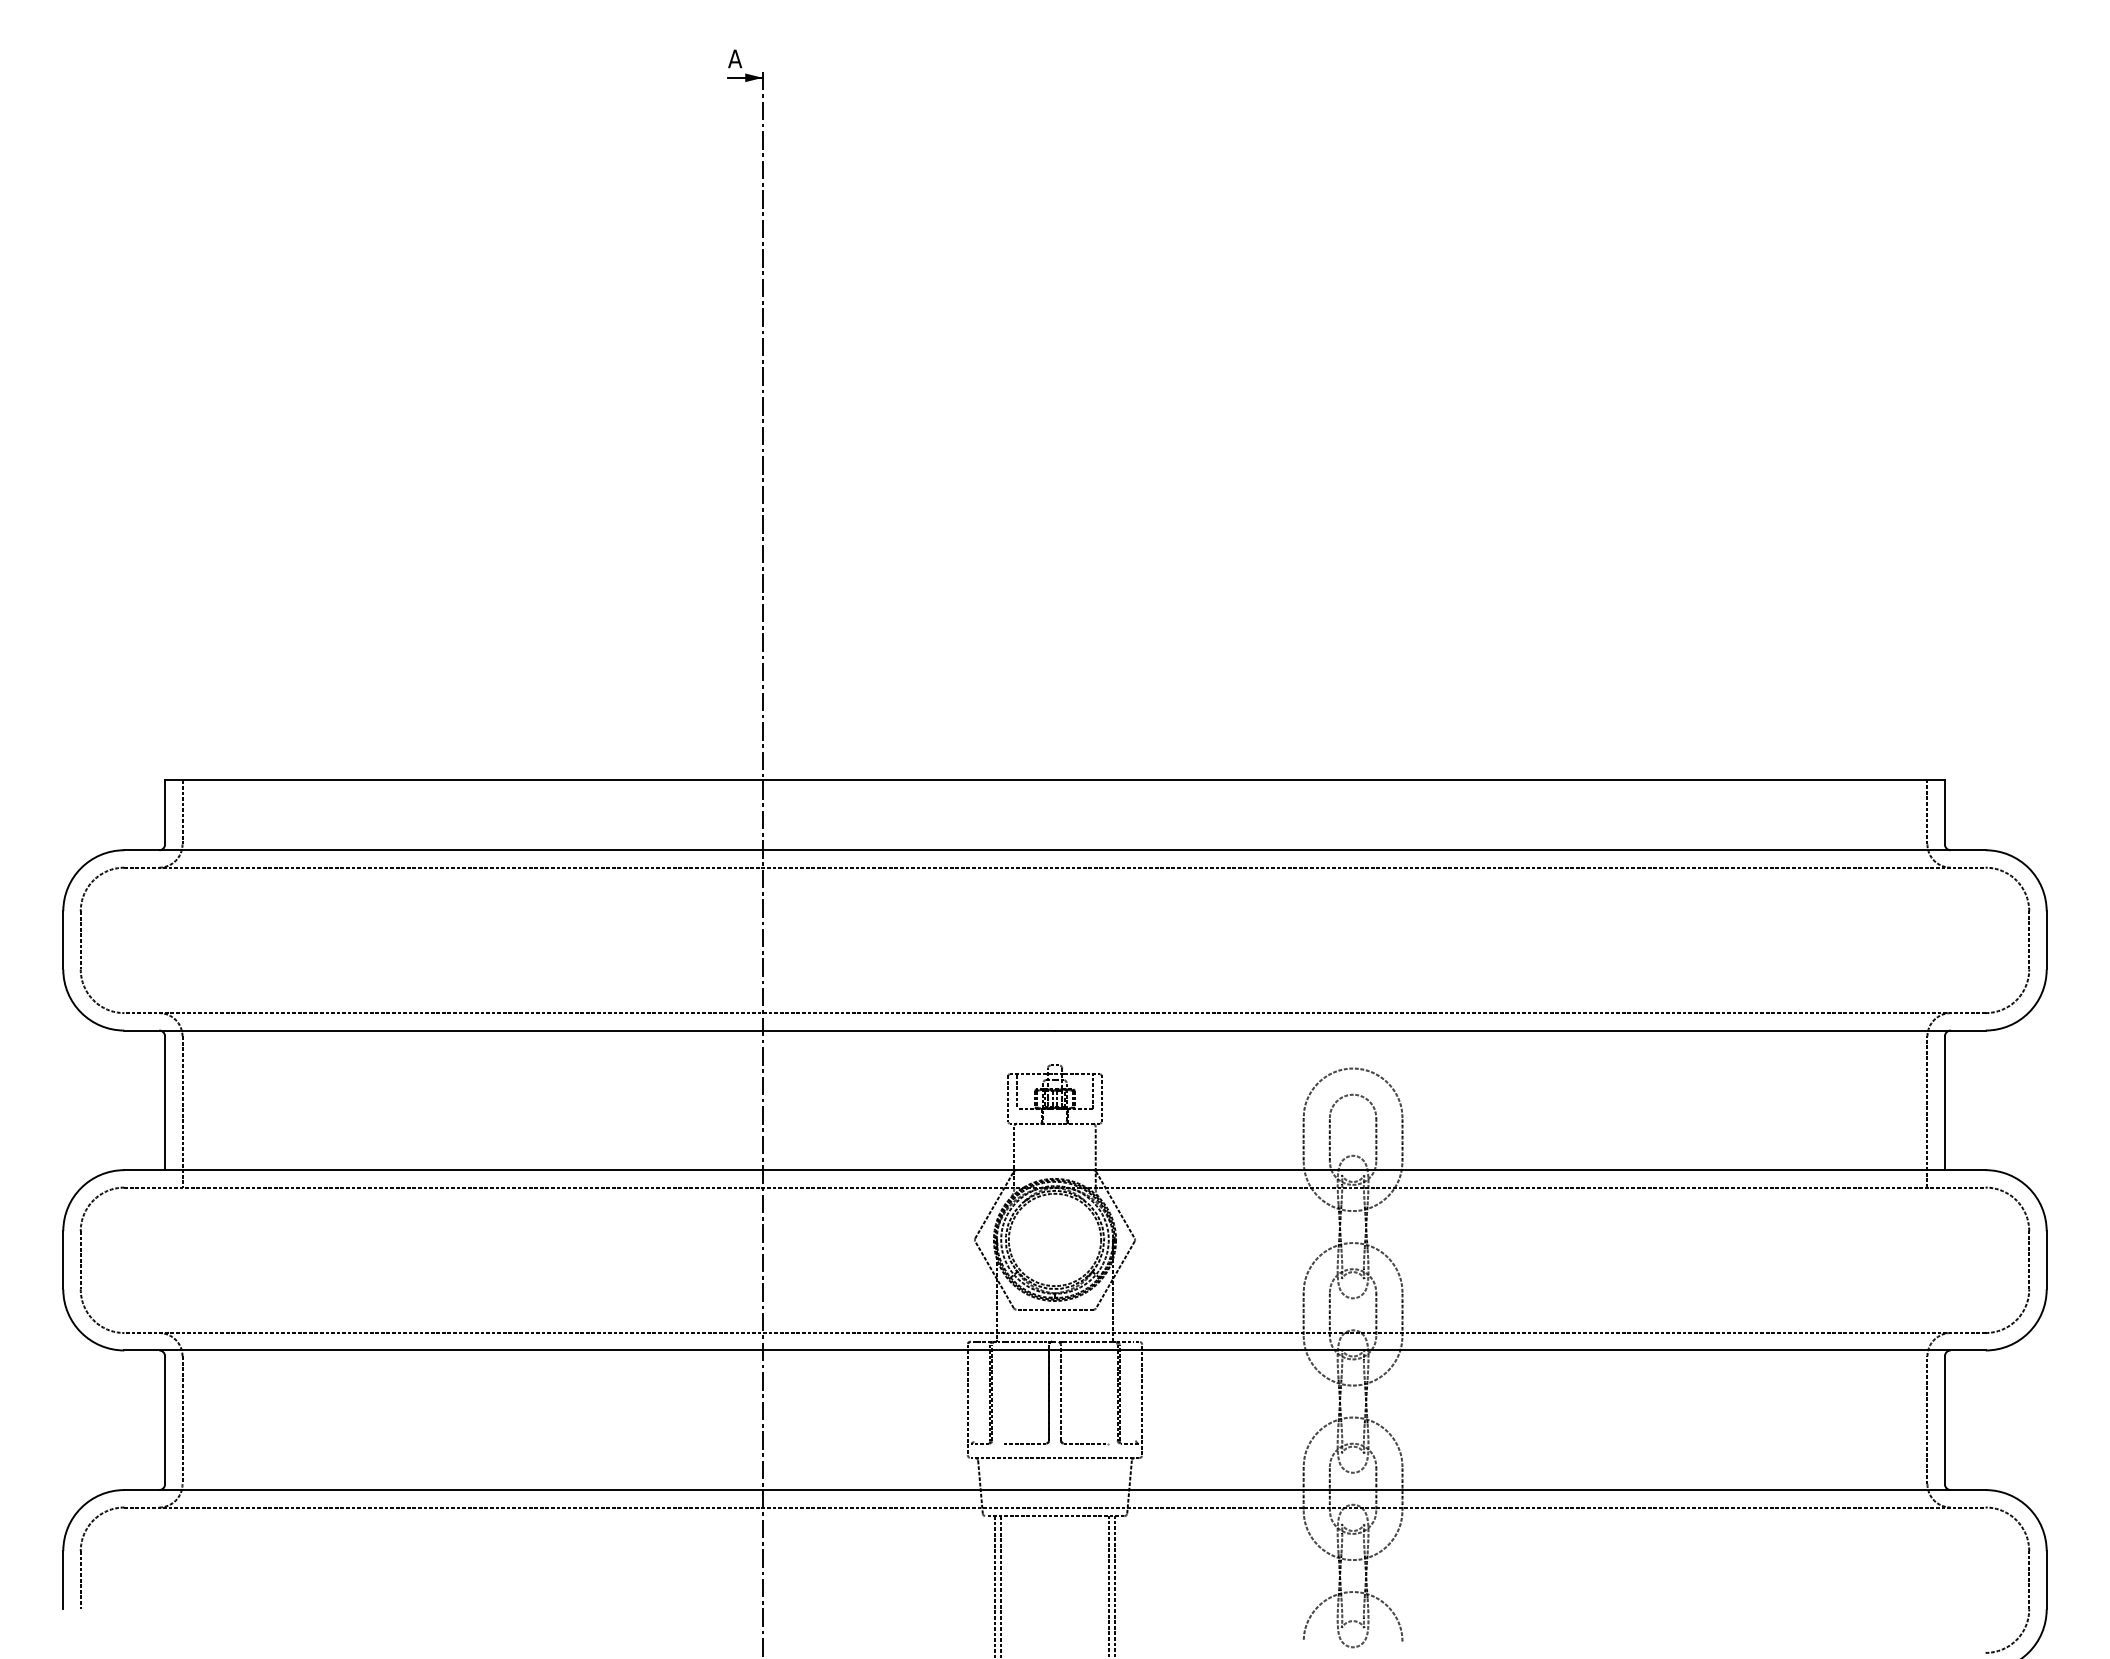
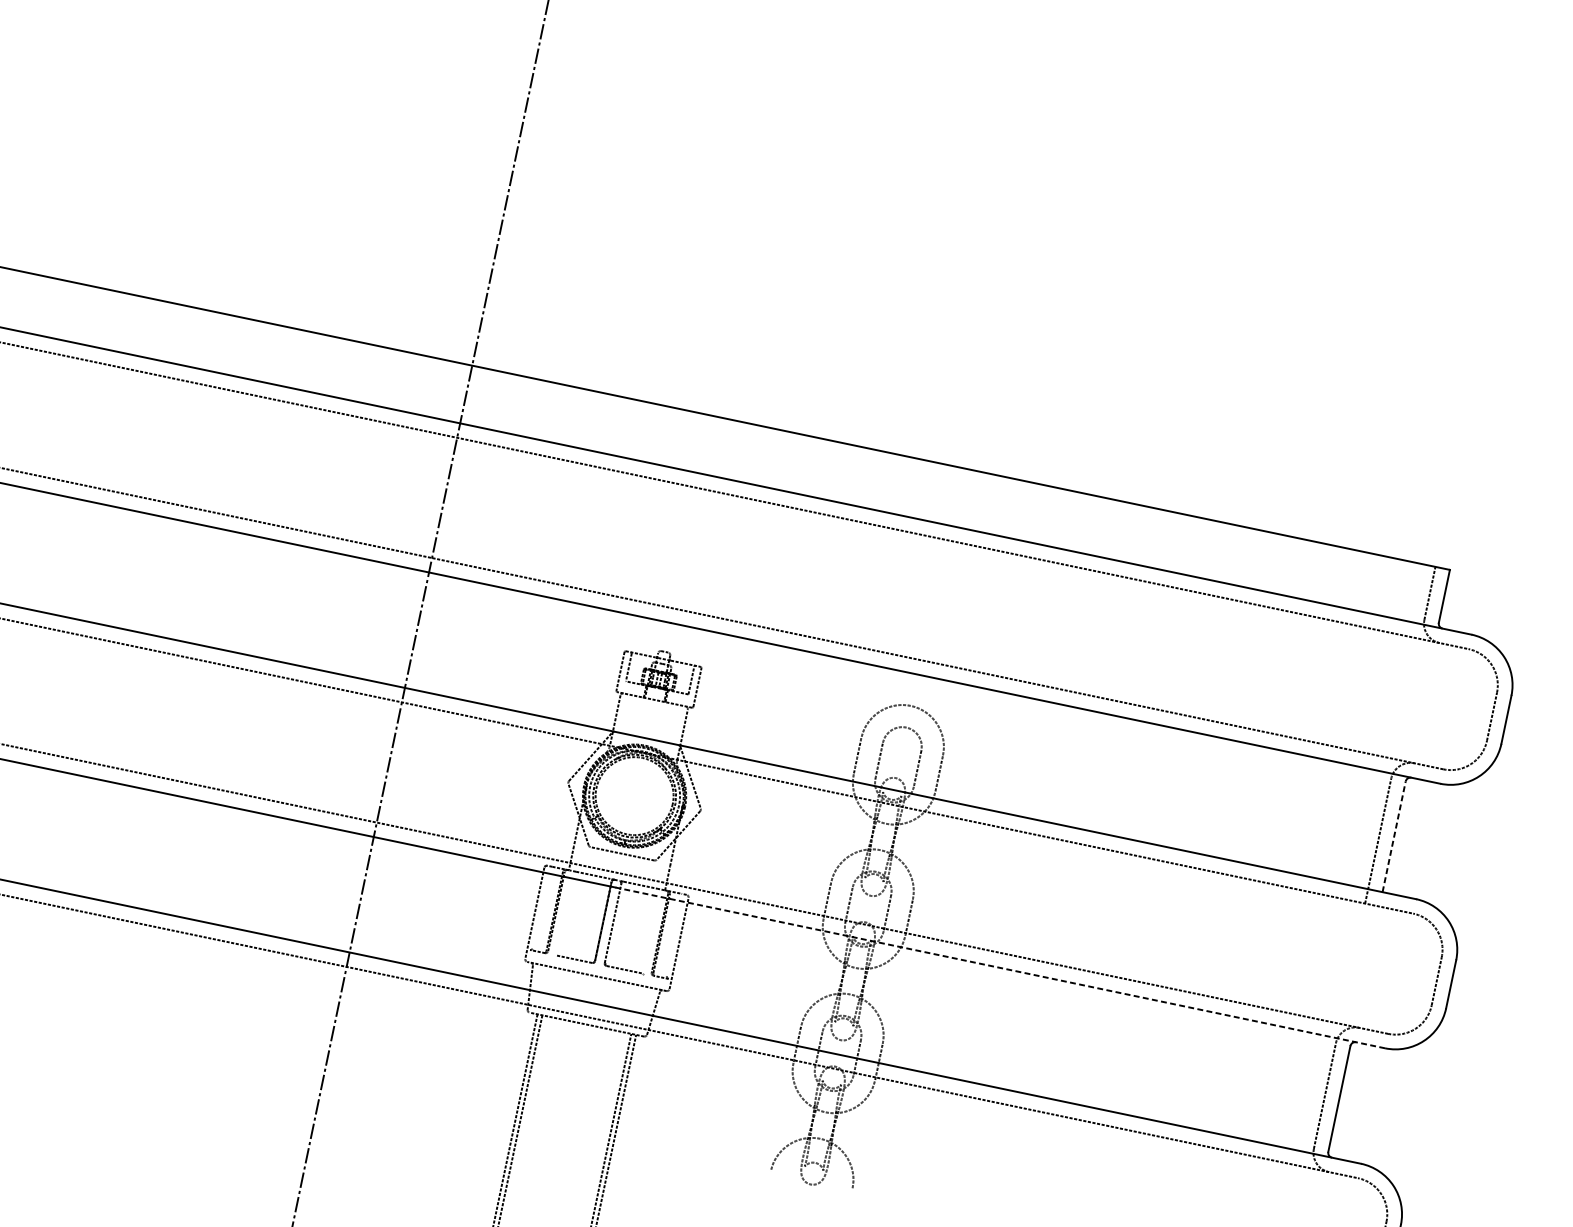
line: (1944, 1103) -> (1393, 836), solid -> dashed
line: (1519, 1350) -> (999, 967), solid -> dashed

